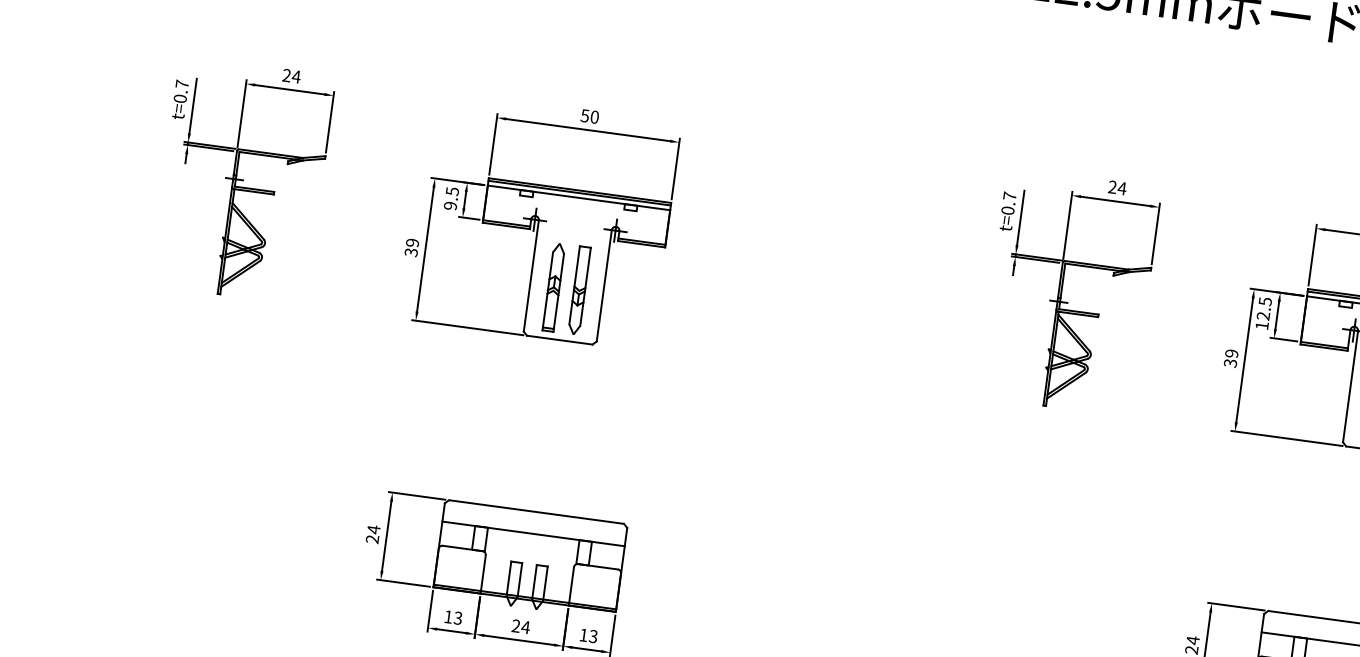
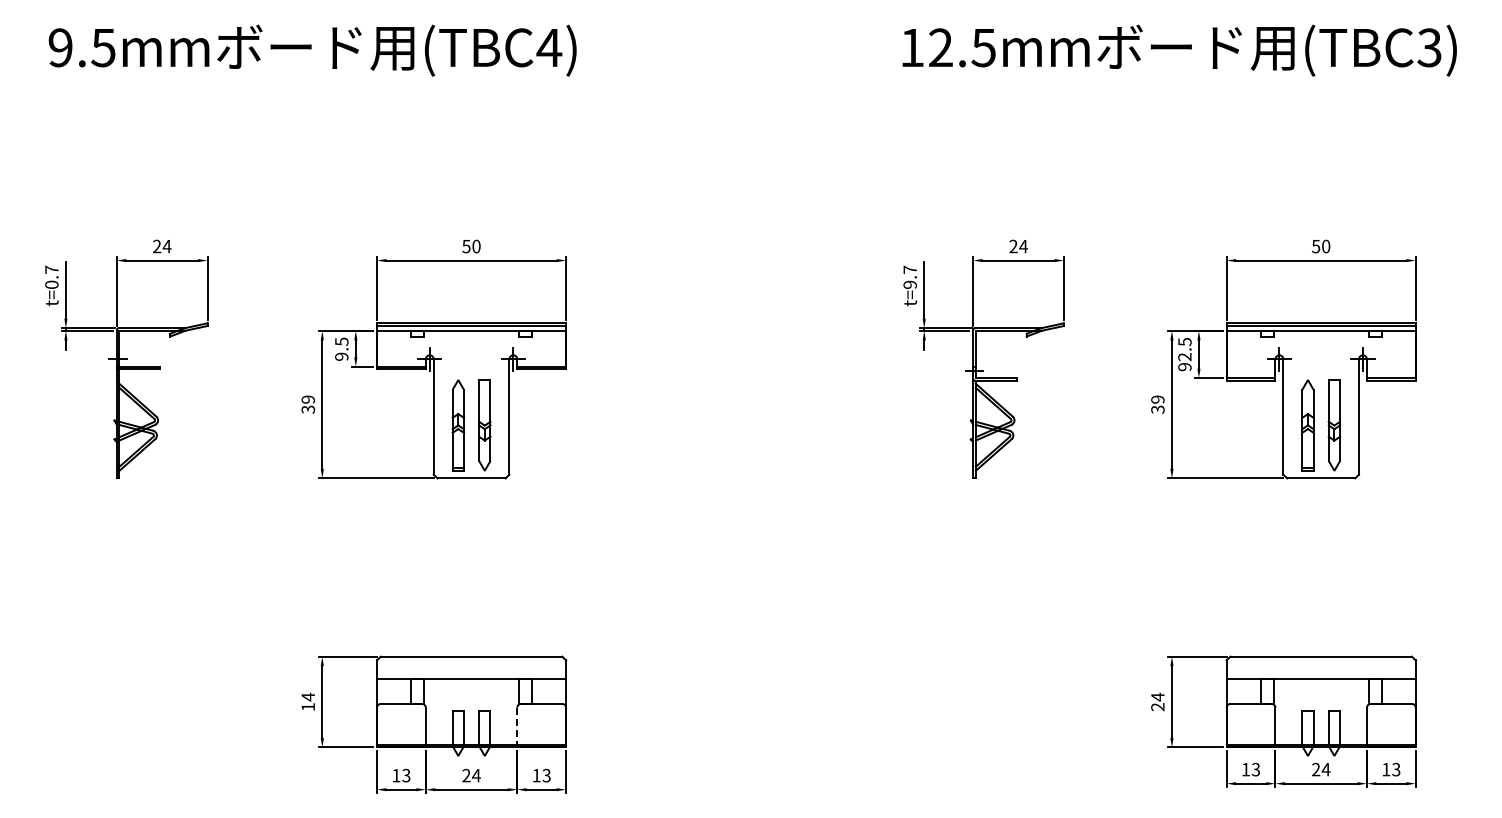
text: (1007, 210) -> (909, 284), t=0.7 -> t=9.7
text: (1261, 326) -> (1184, 367), 12.5 -> 92.5
text: (371, 539) -> (307, 707), 24 -> 14
line: (571, 586) -> (517, 727), solid -> dashed

